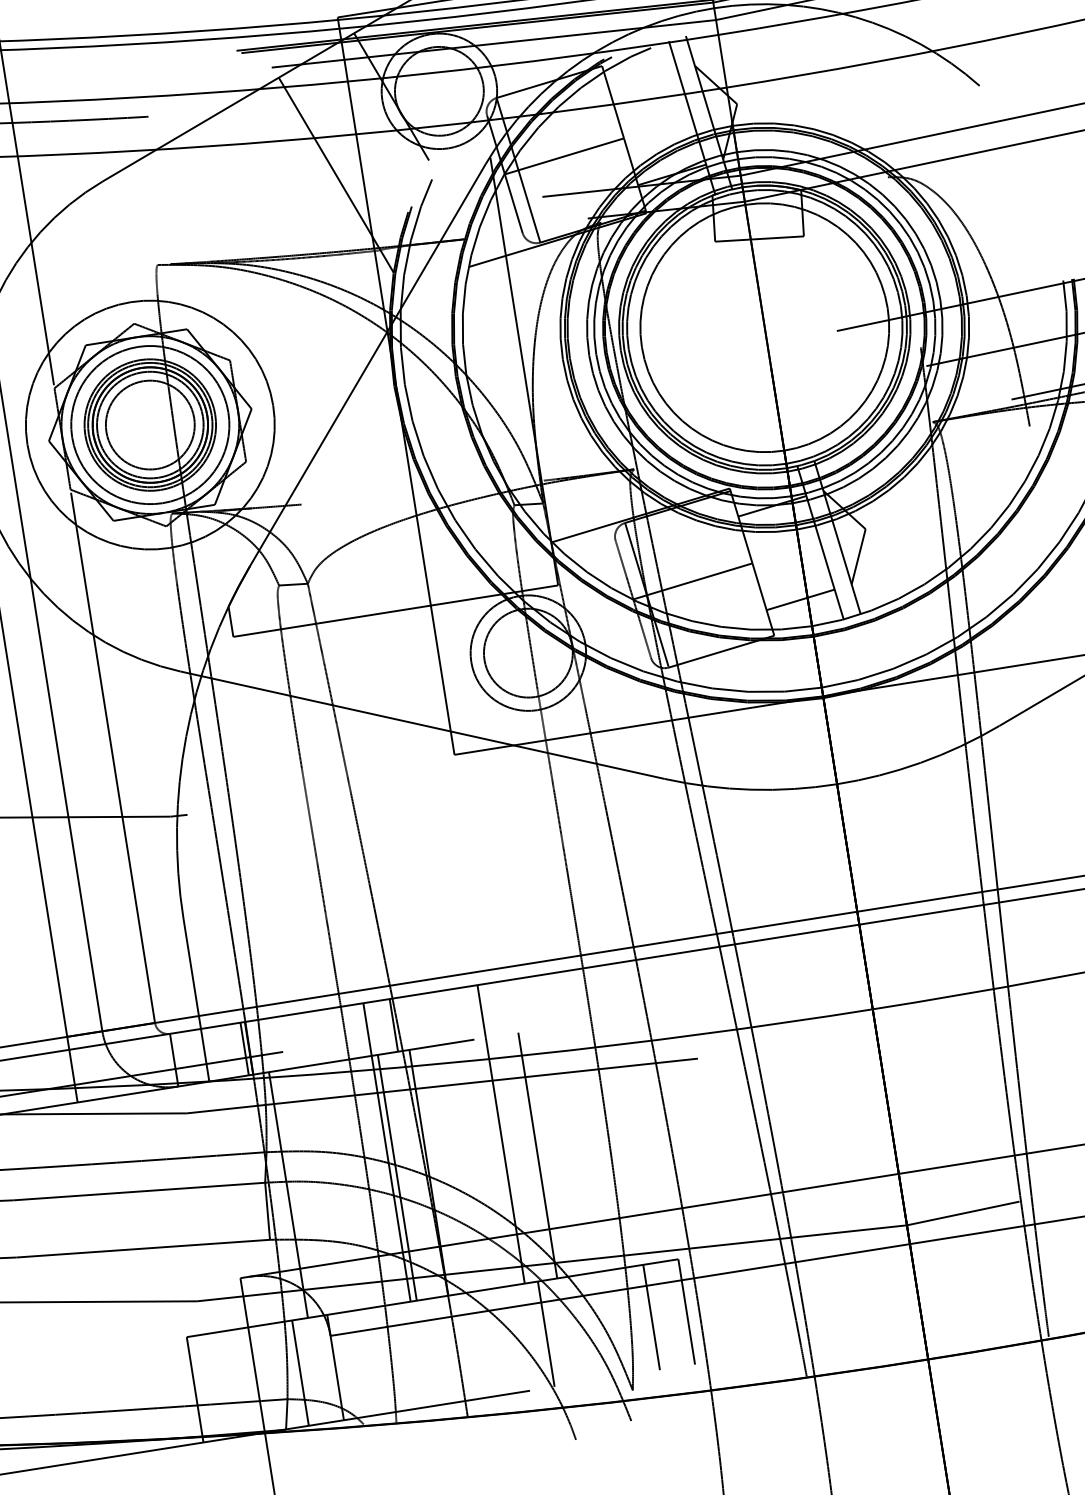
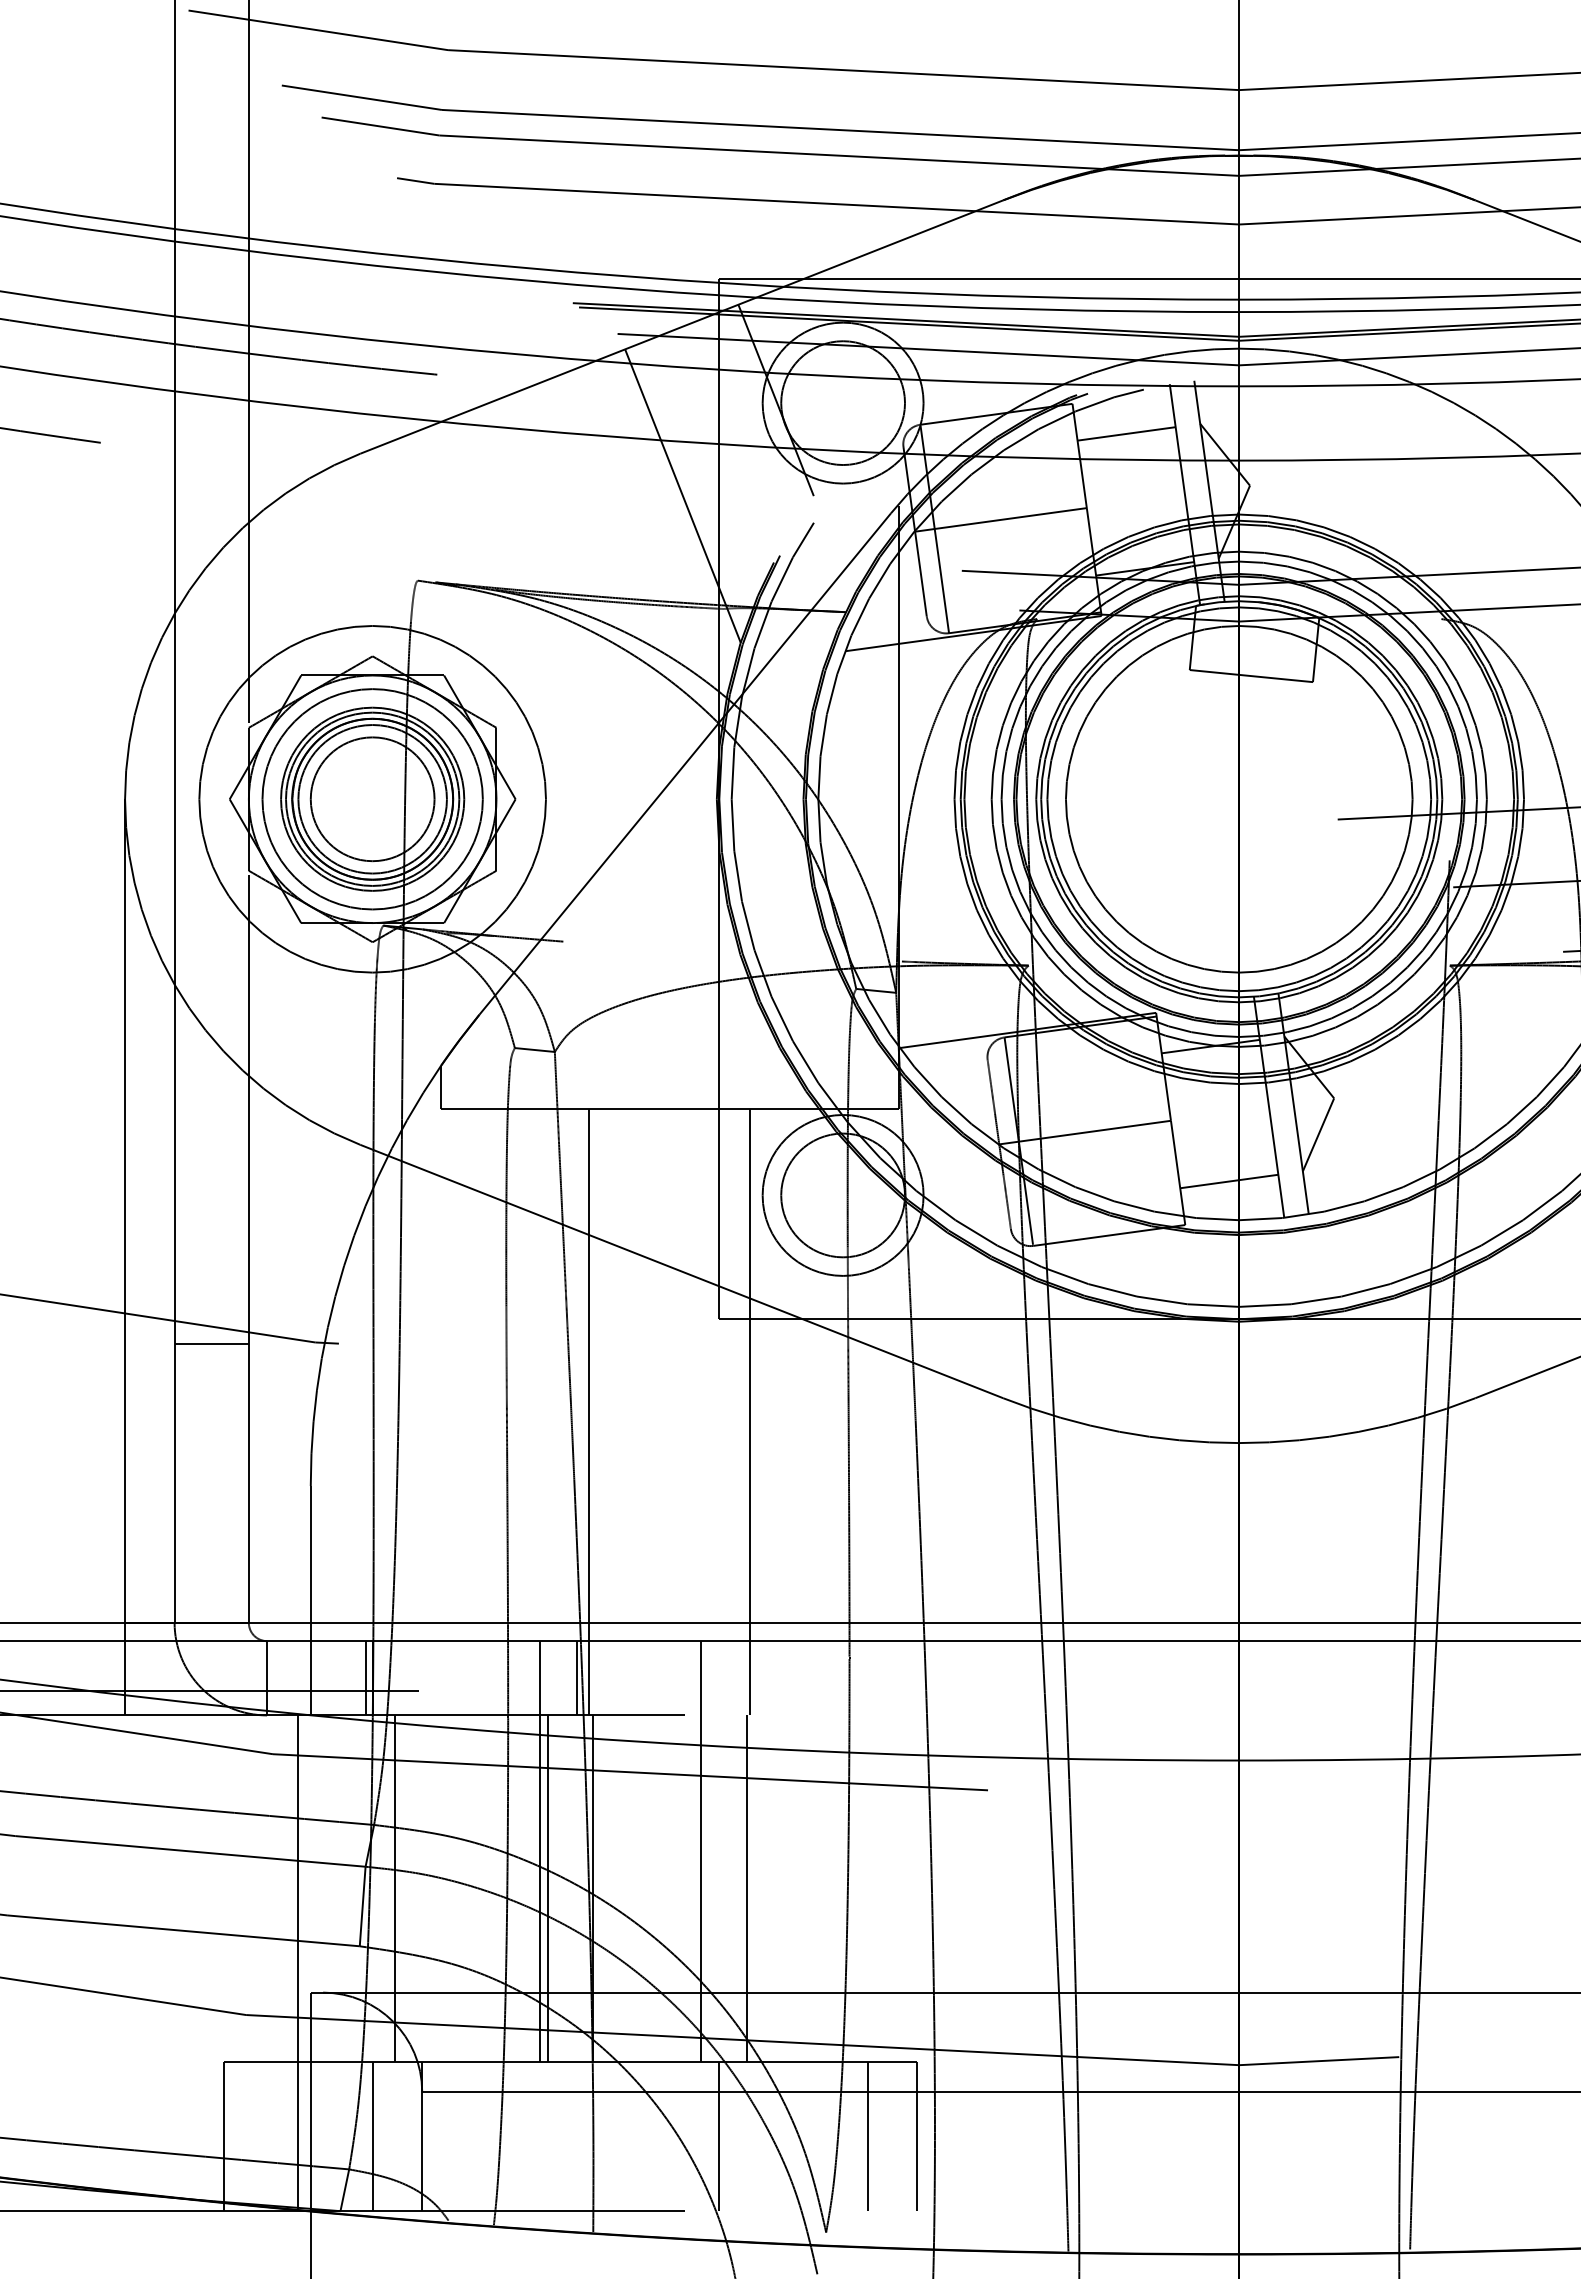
line: (643, 81) -> (1126, 433), added
line: (486, 816) -> (750, 1411), added
line: (97, 829) -> (211, 1344), added
line: (372, 834) -> (589, 1411), added
line: (228, 1258) -> (298, 1962), added

